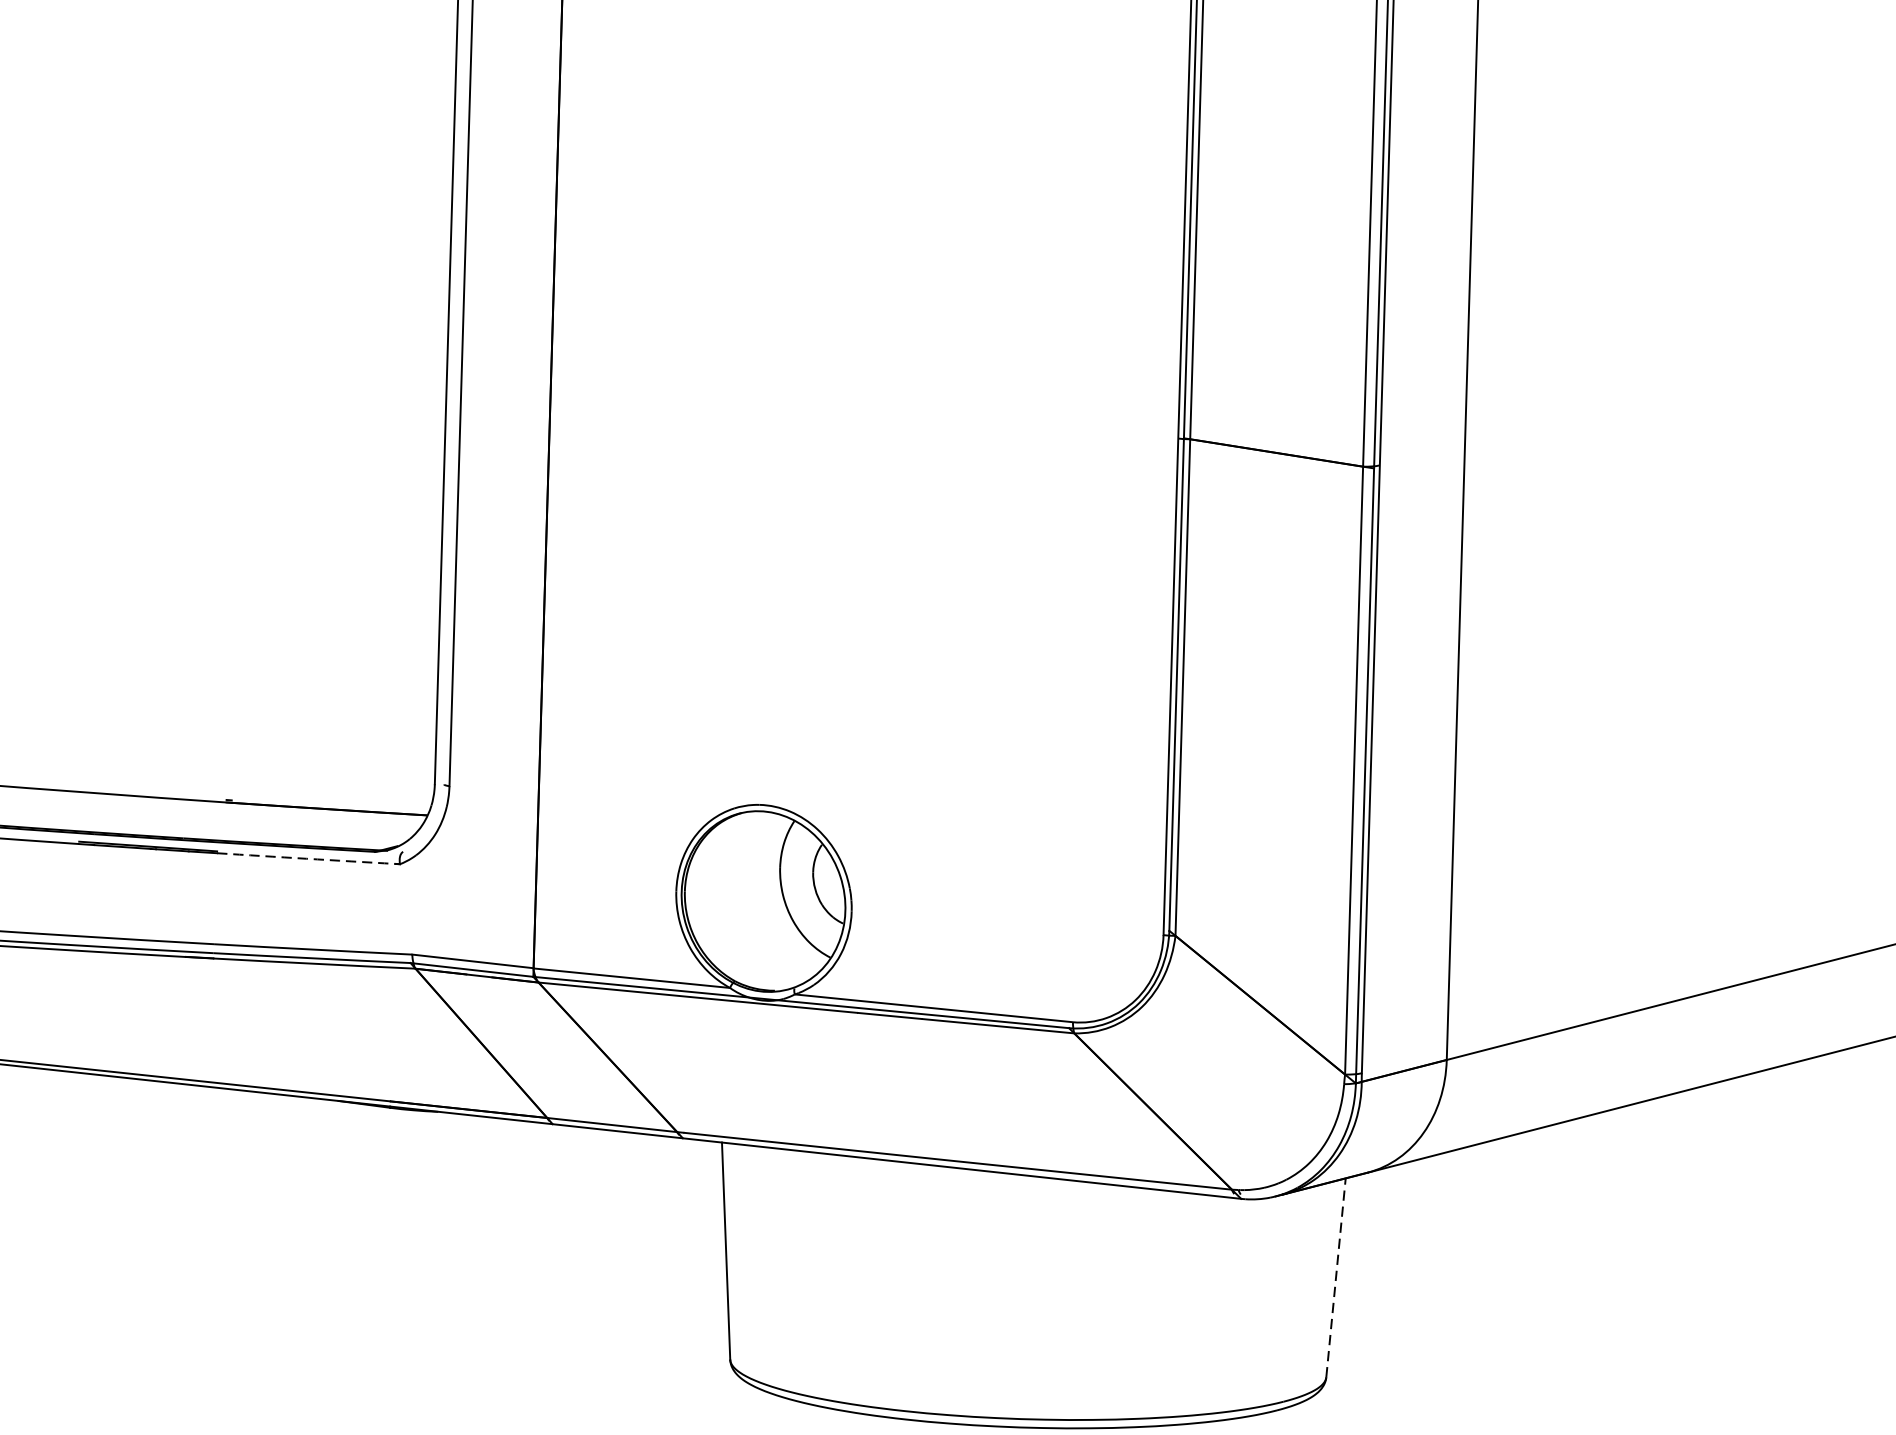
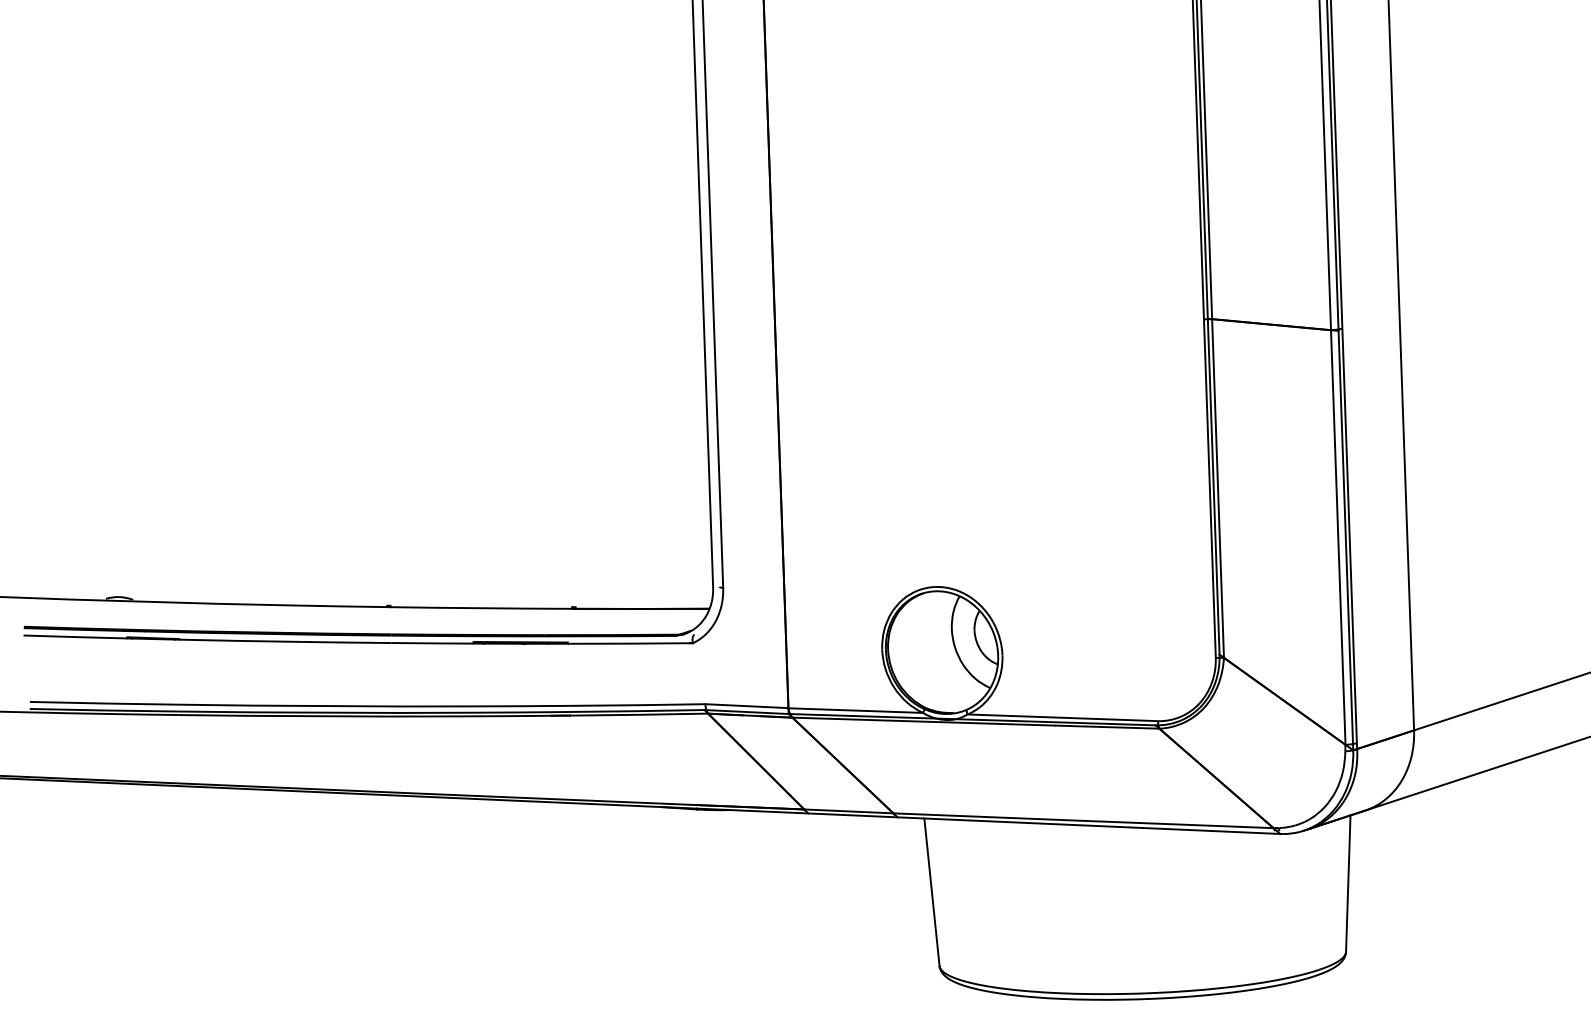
arc: (305, 858) -> (628, 643), dashed -> solid
line: (1336, 1277) -> (1348, 883), dashed -> solid

